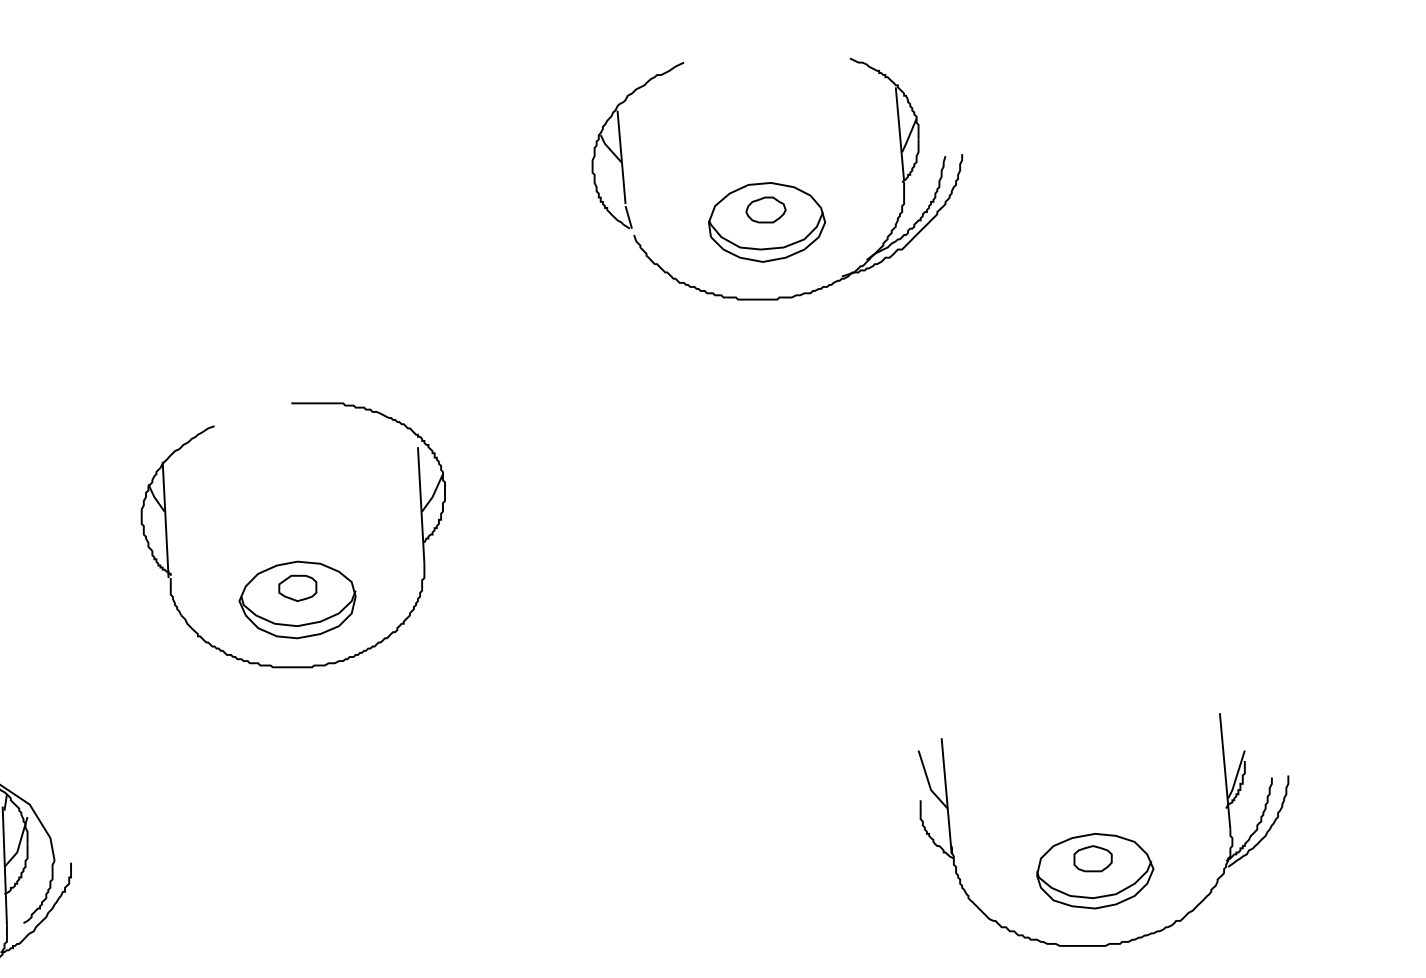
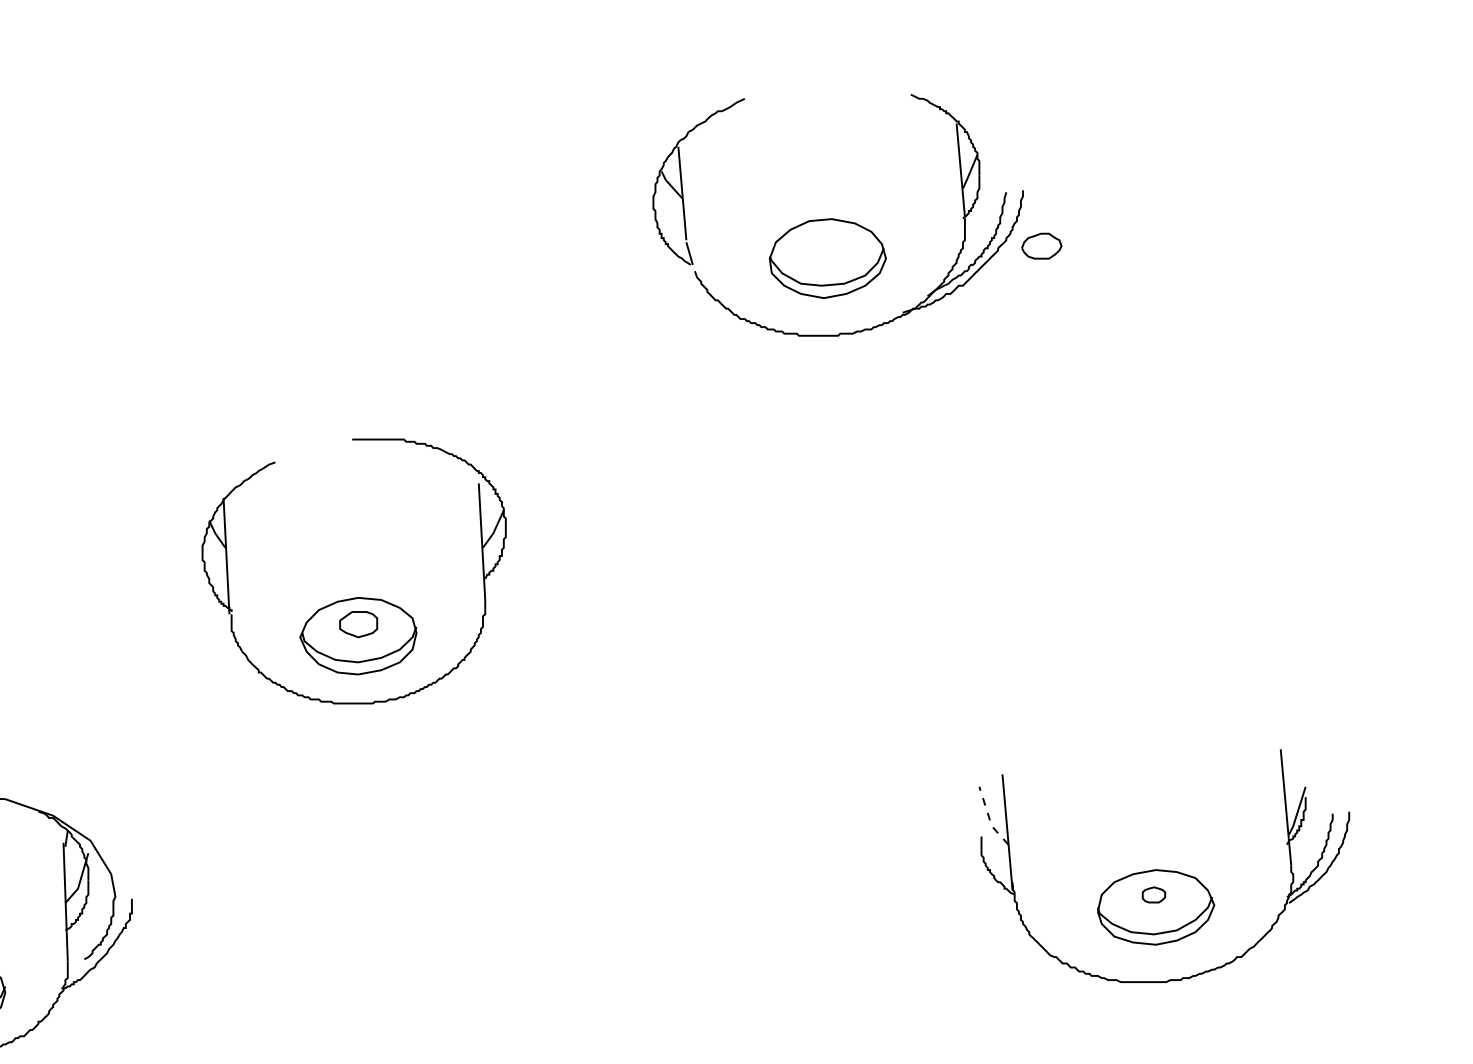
part: (765, 209) -> (1041, 245), moved
line: (928, 782) -> (989, 818), solid -> dashed
part: (1092, 858) -> (1153, 894), size x0.6

